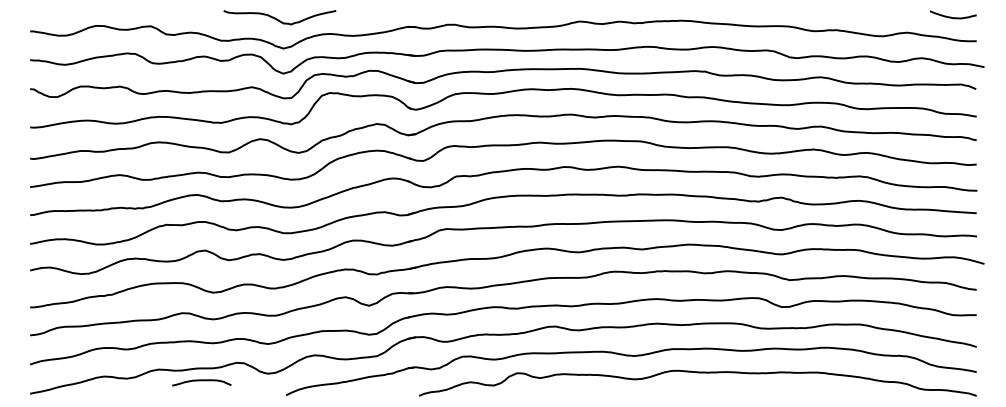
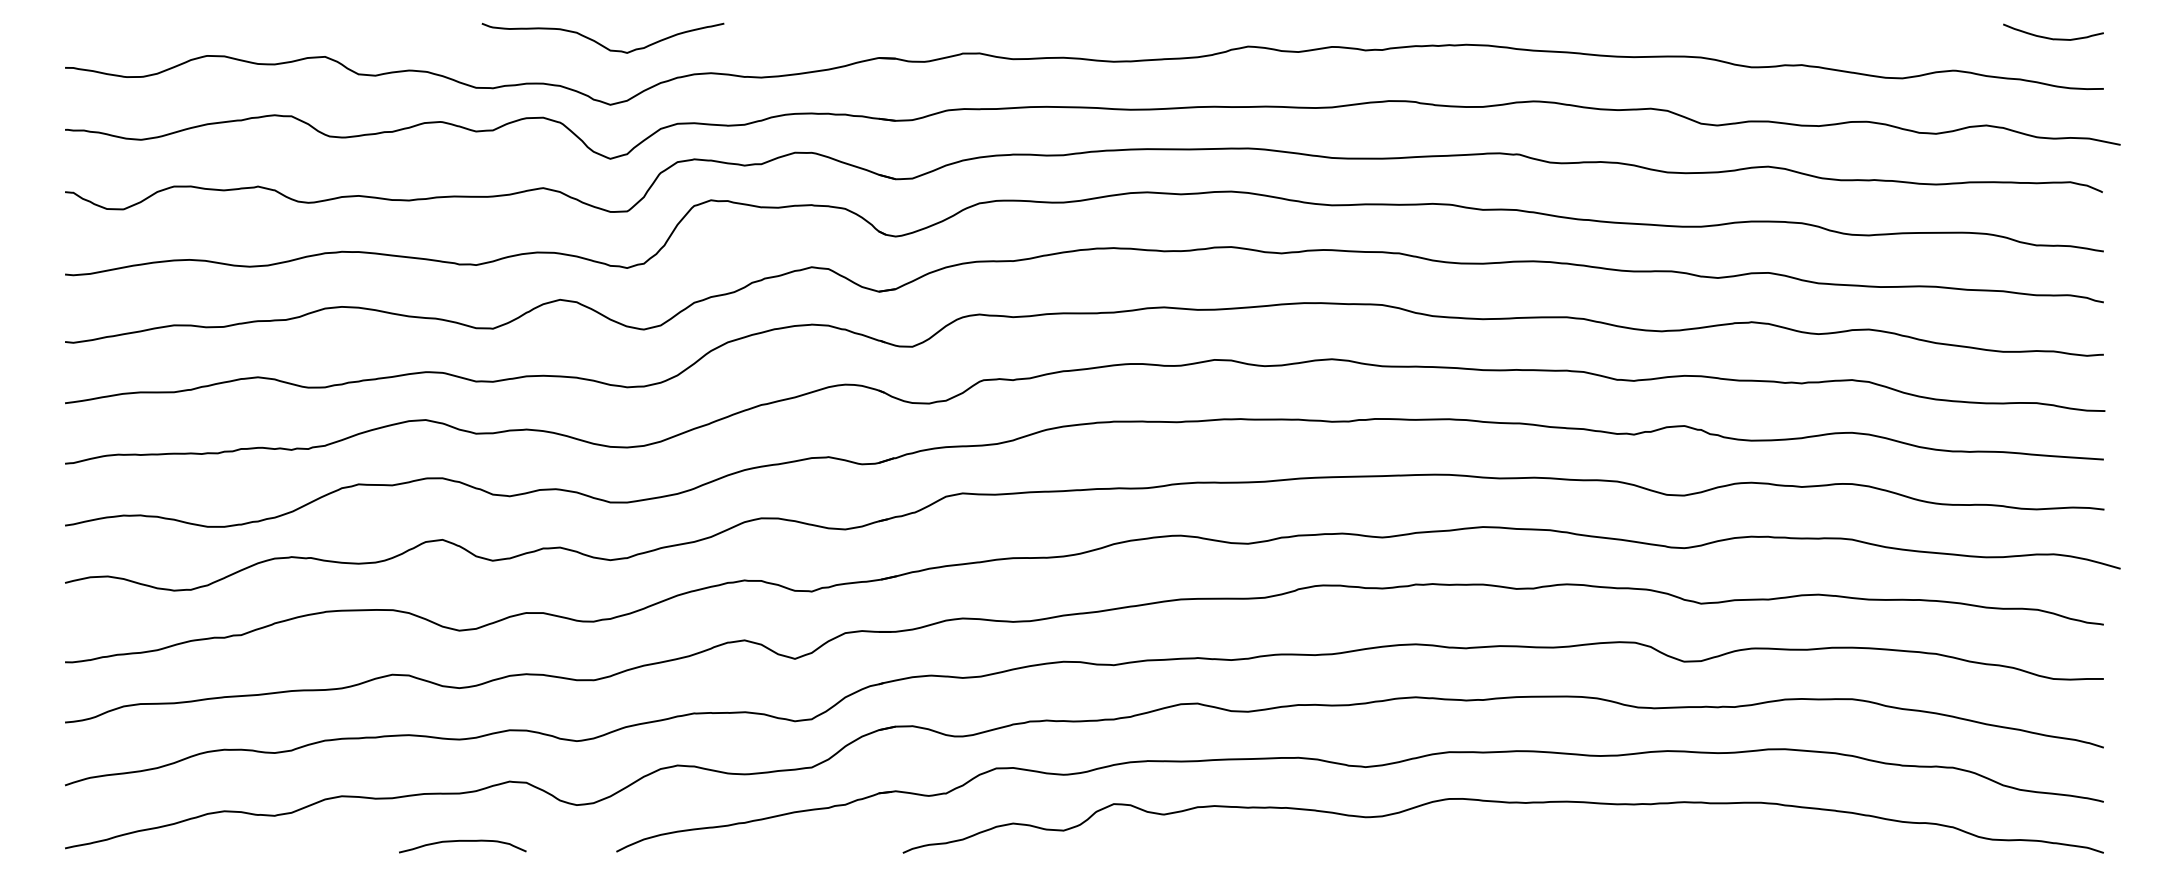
curve: (201, 381) -> (462, 843), moved

